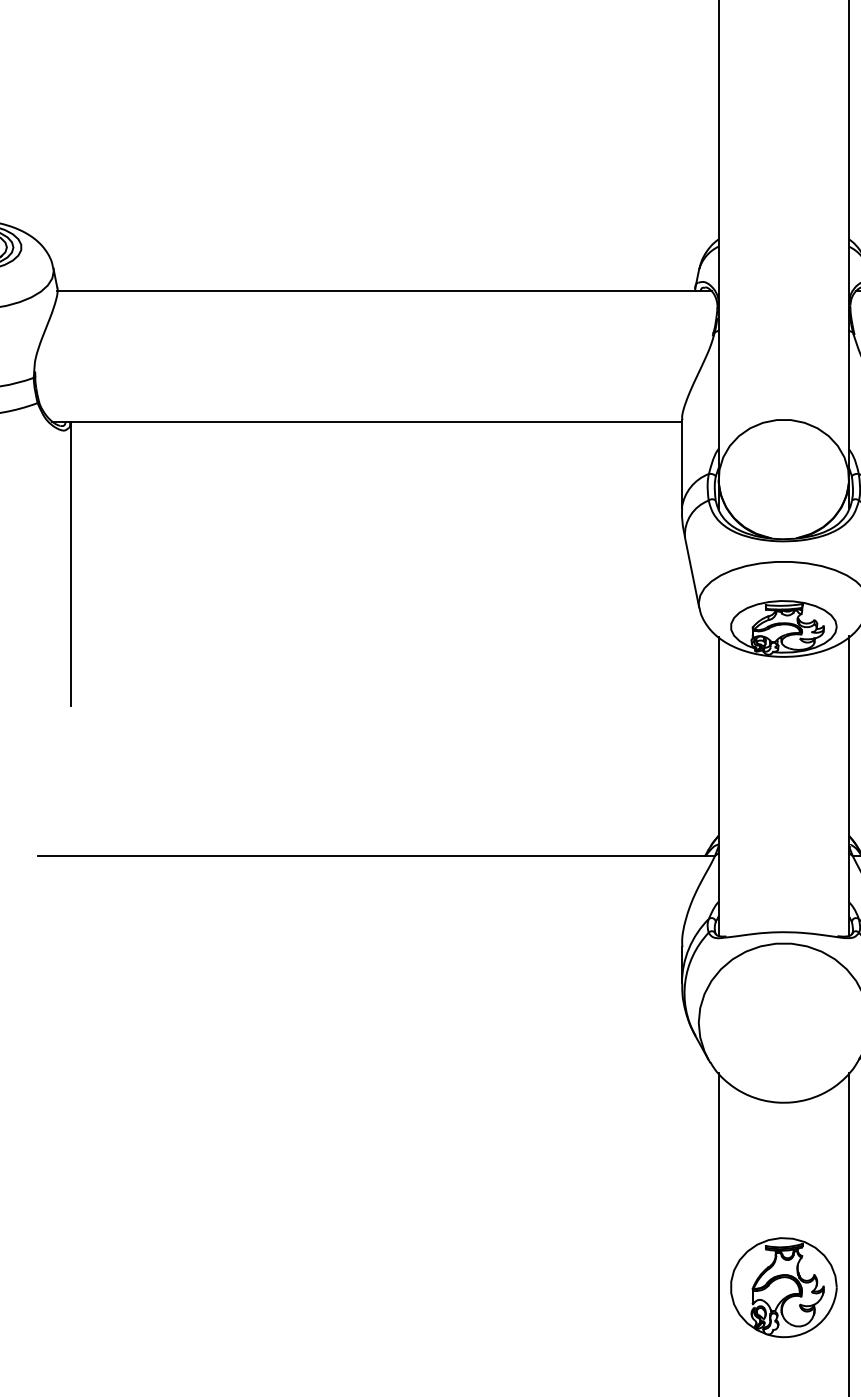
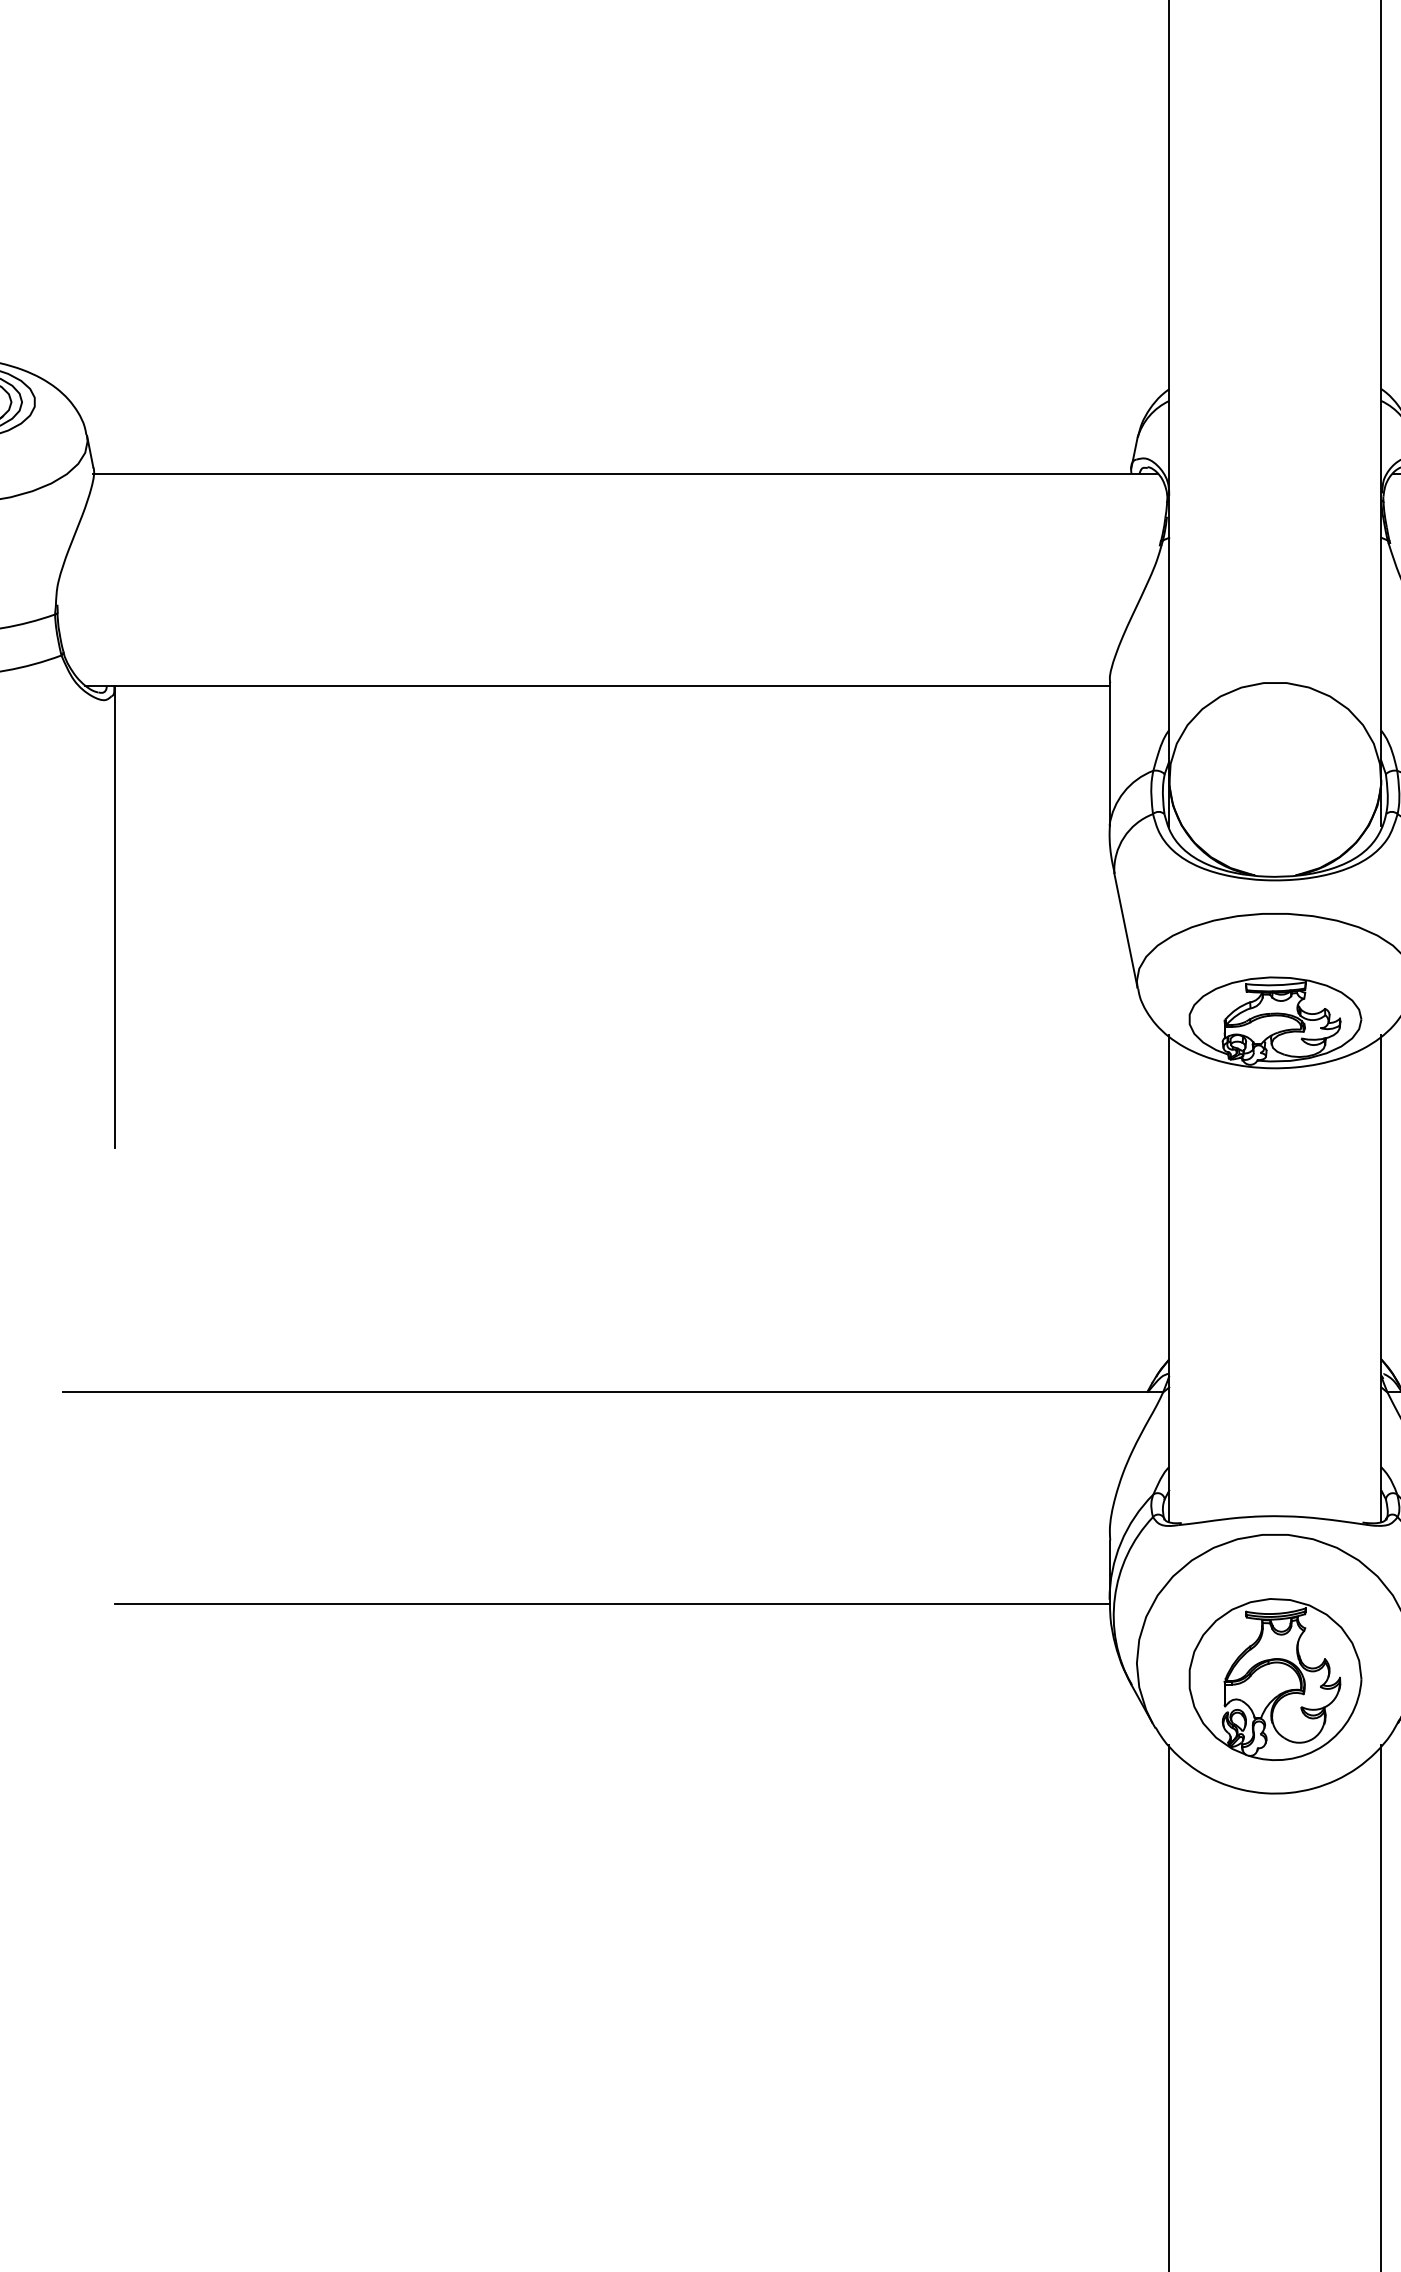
line: (376, 986) -> (612, 1604), added
part: (783, 1287) -> (1274, 1679), moved

